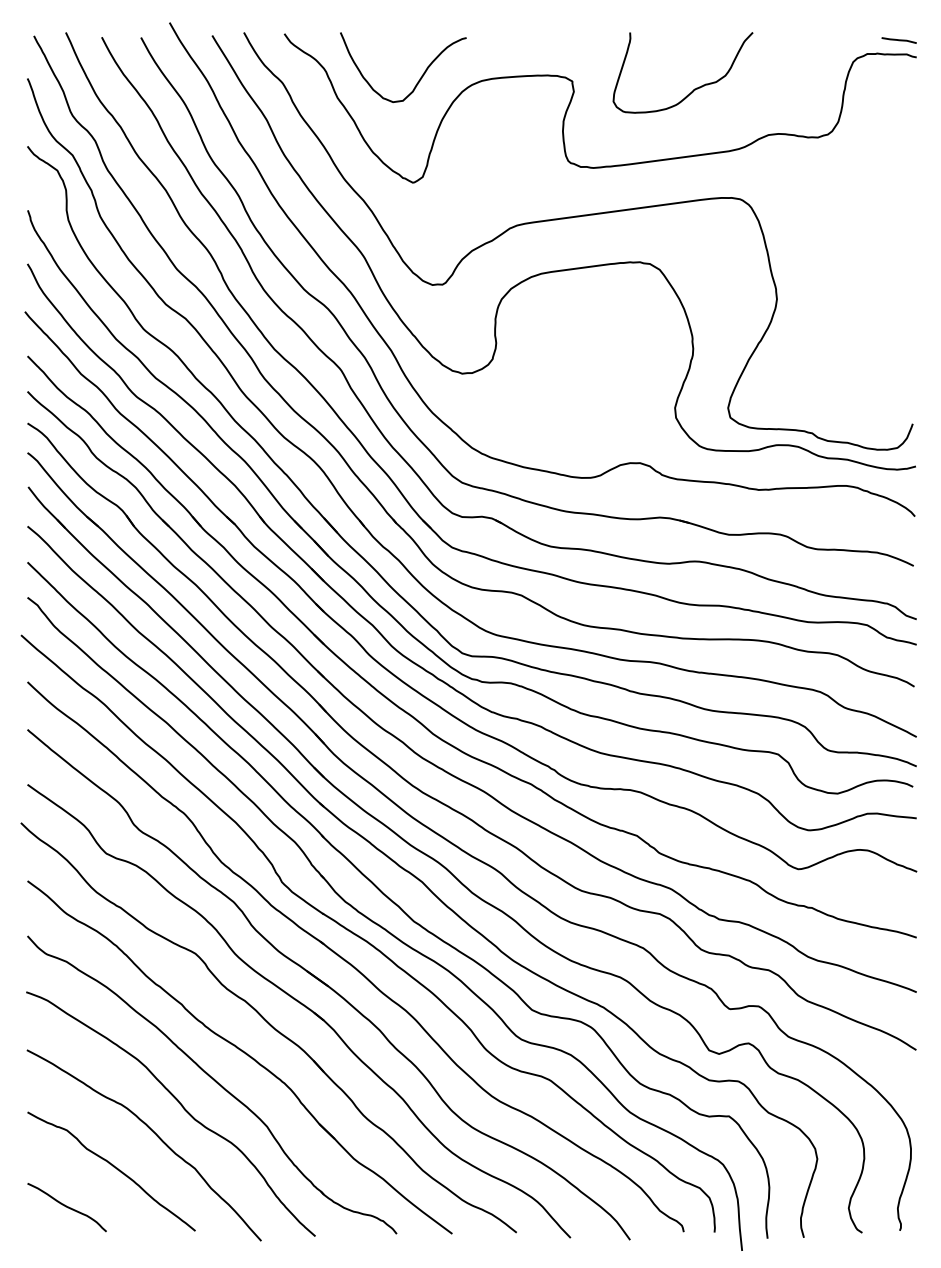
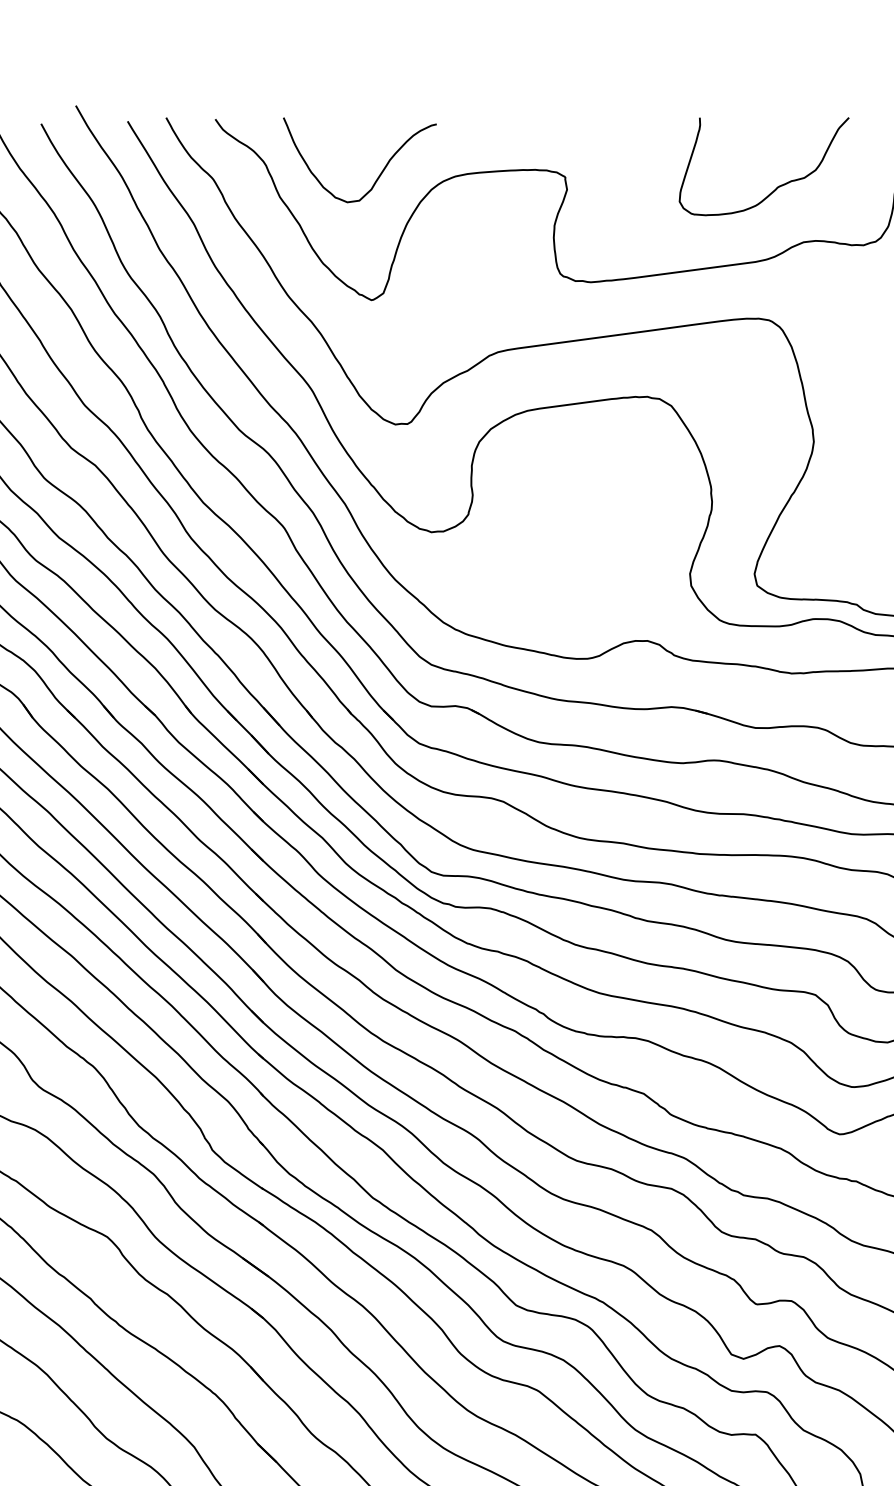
curve: (694, 88) -> (778, 185), moved

